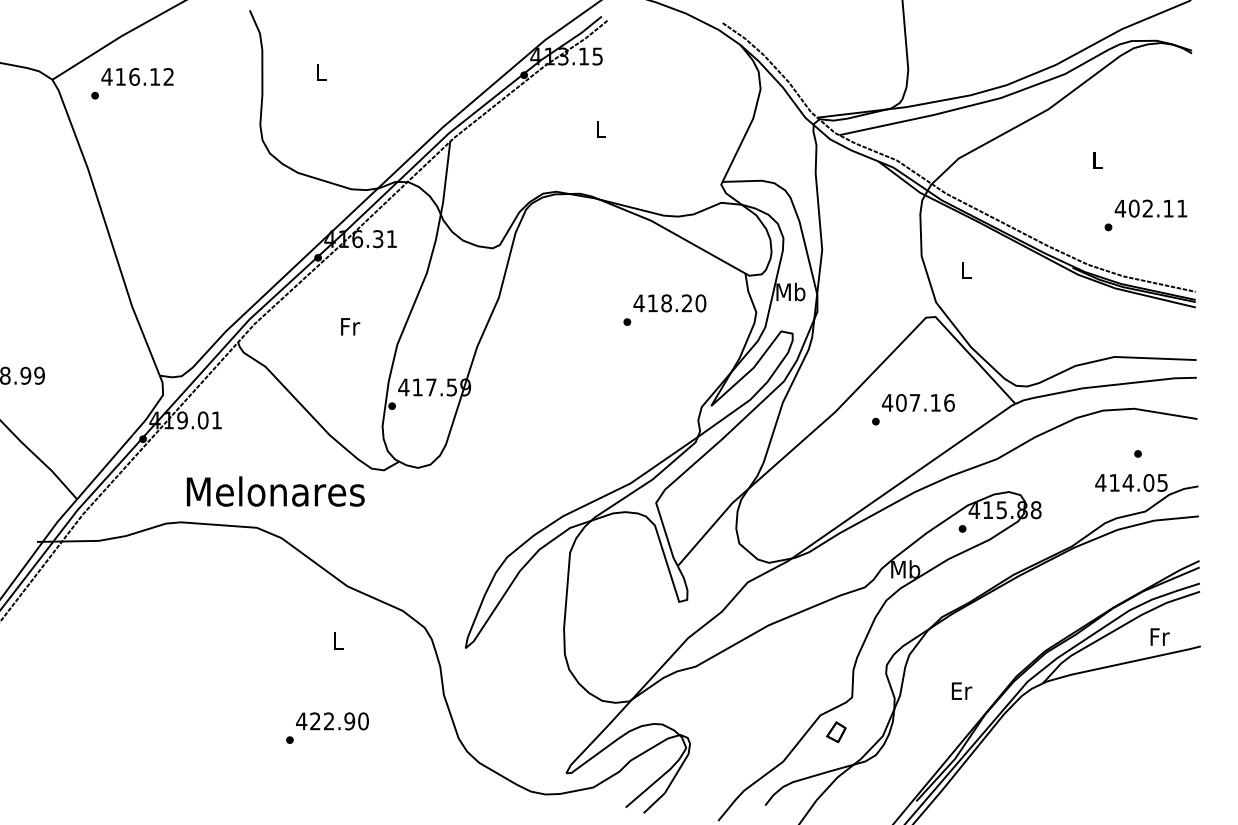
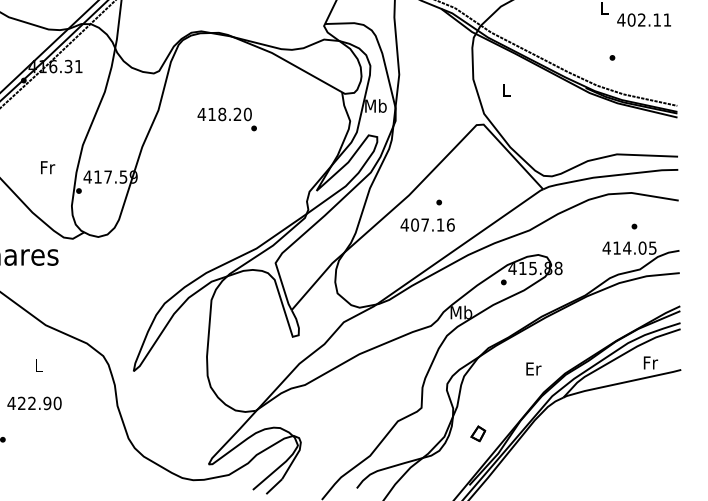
text: (1150, 208) -> (643, 19), moved
text: (669, 303) -> (224, 114), moved
text: (350, 326) -> (47, 167), moved
text: (918, 402) -> (427, 224), moved
text: (962, 690) -> (534, 368), moved
text: (332, 721) -> (34, 403), moved
part: (836, 732) -> (478, 434), moved

